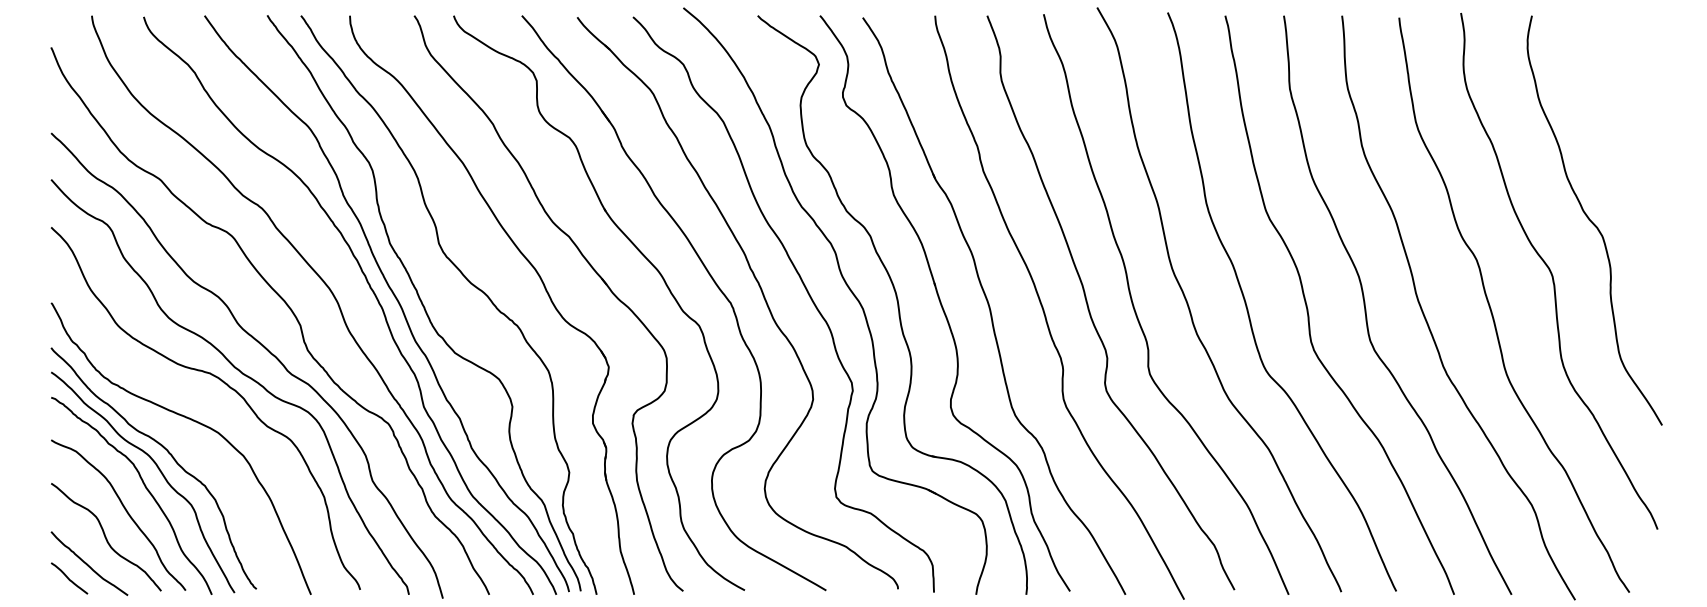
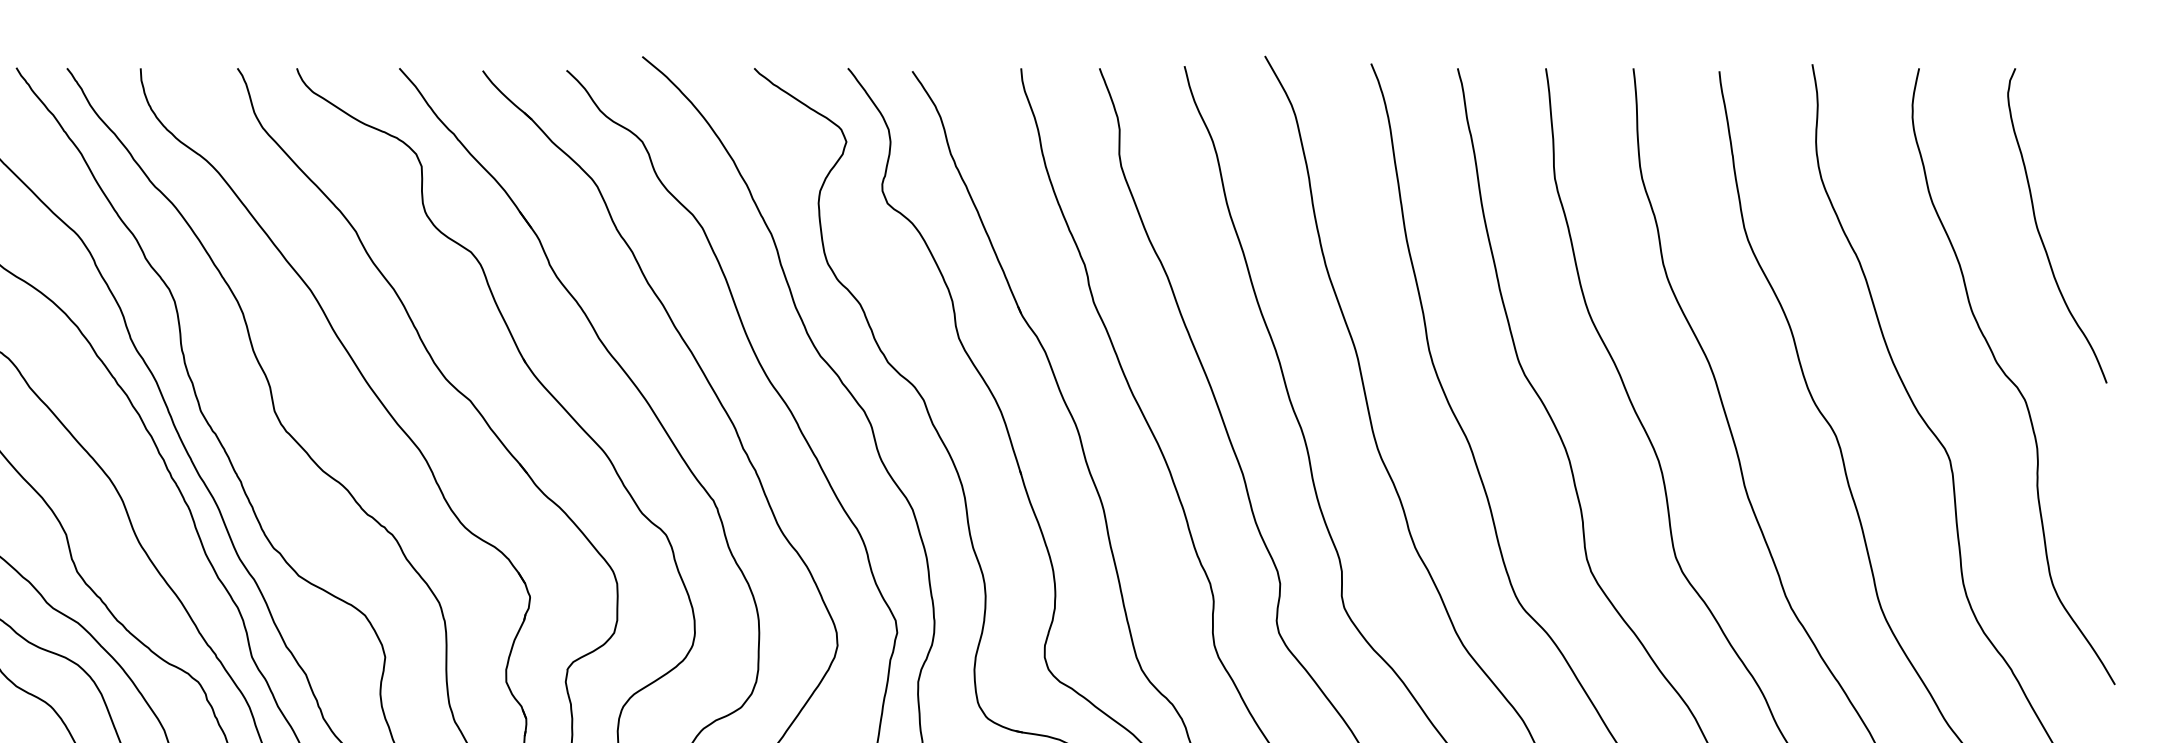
curve: (1613, 126) -> (2041, 235), added

